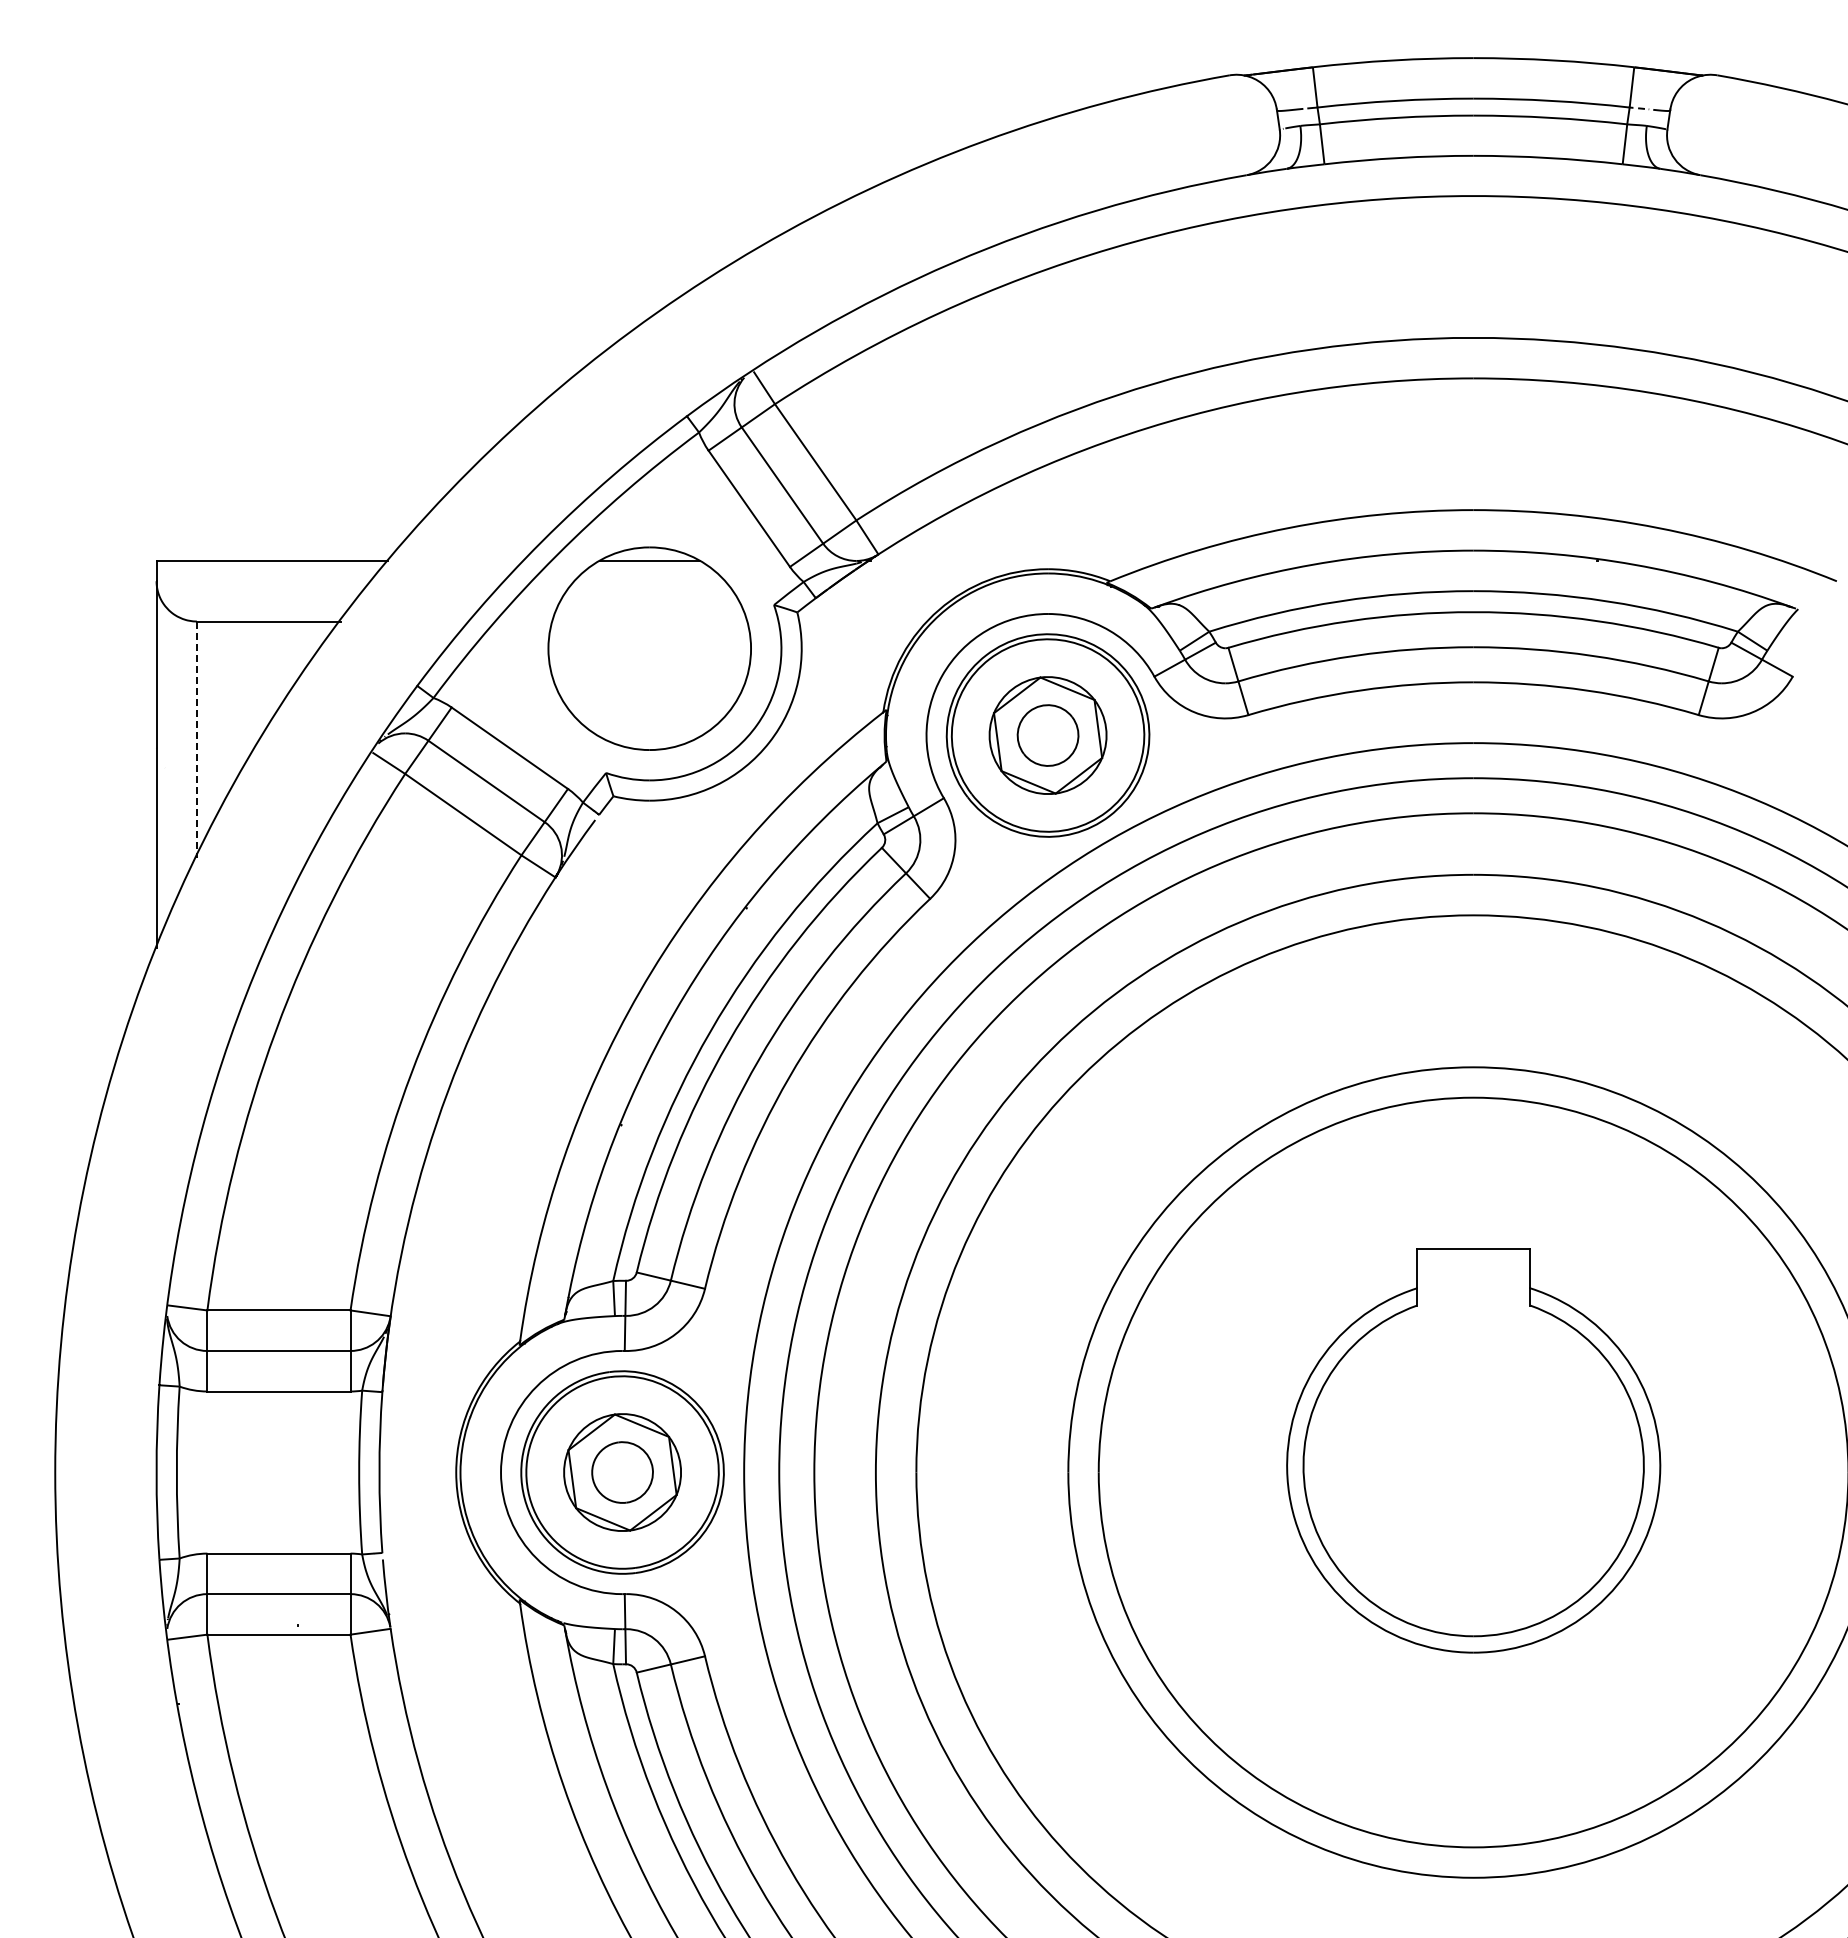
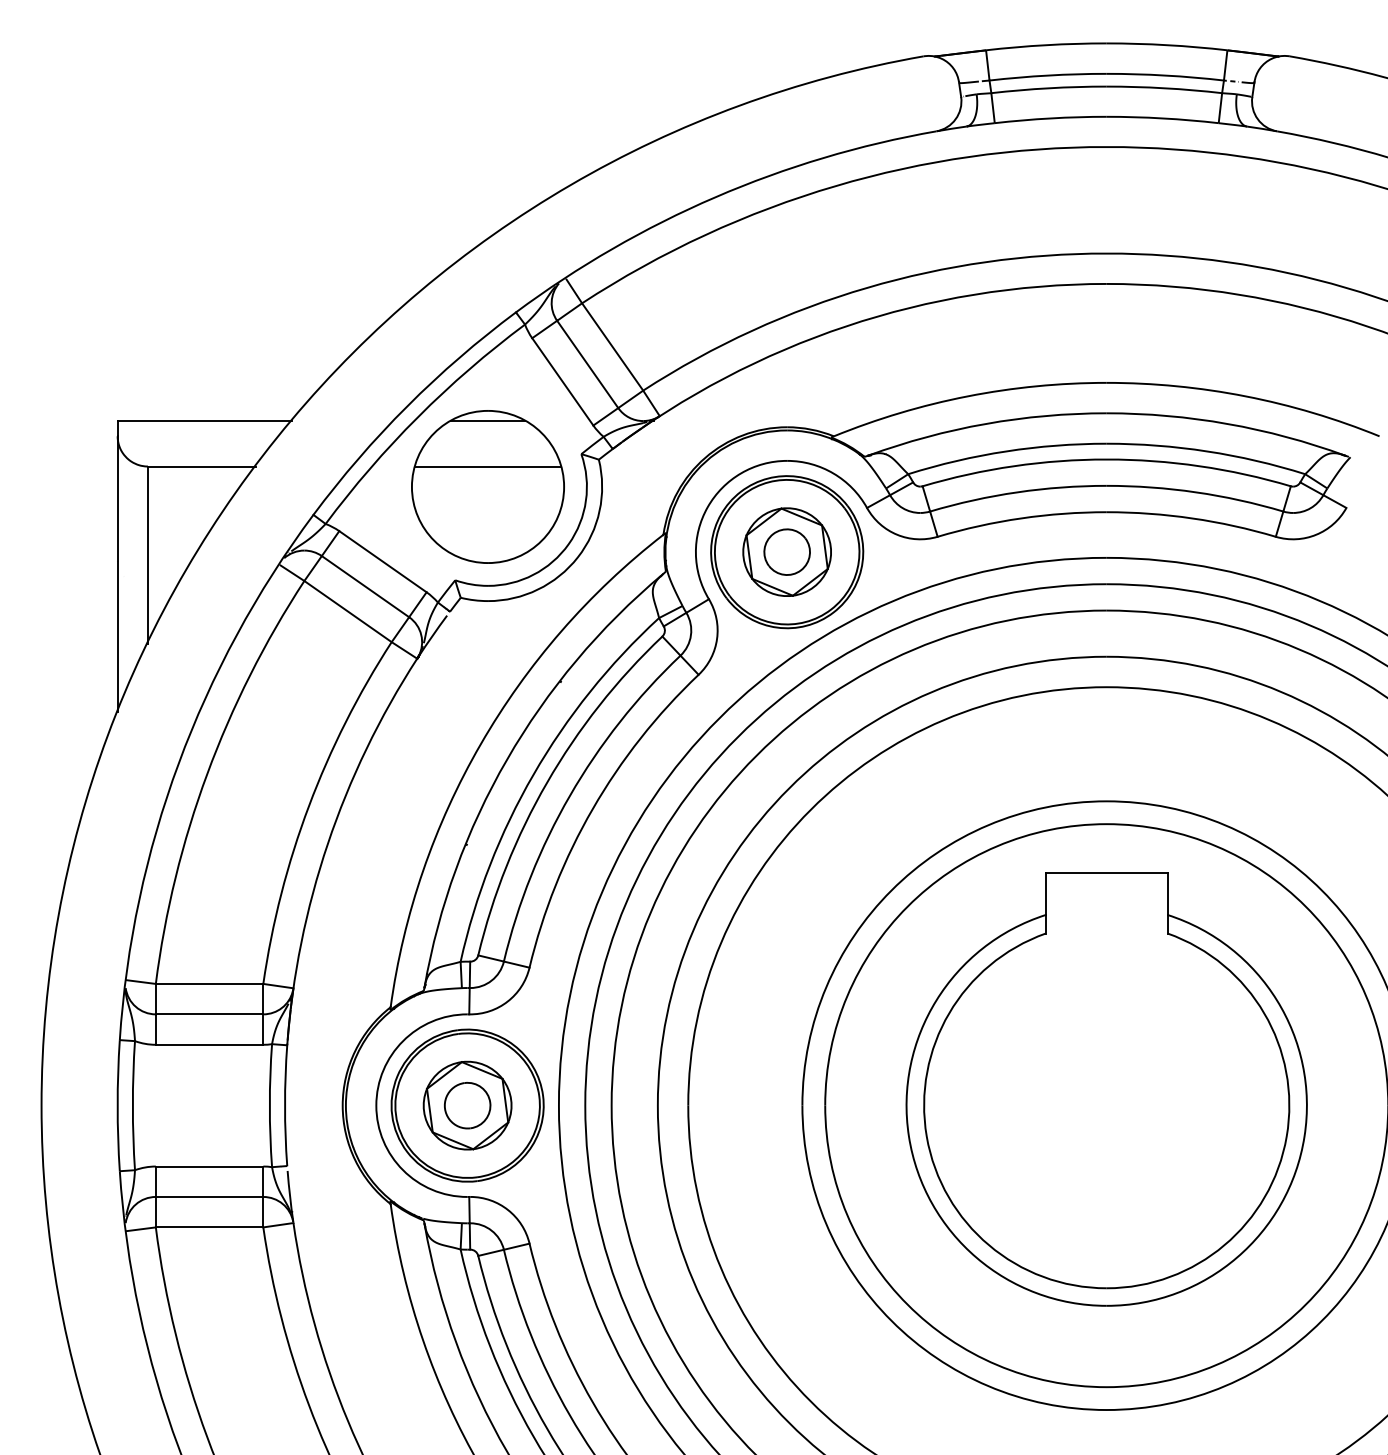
line: (649, 621) -> (487, 466), added
line: (196, 740) -> (147, 555), dashed -> solid
part: (1473, 1450) -> (1106, 1089), size x1.43

